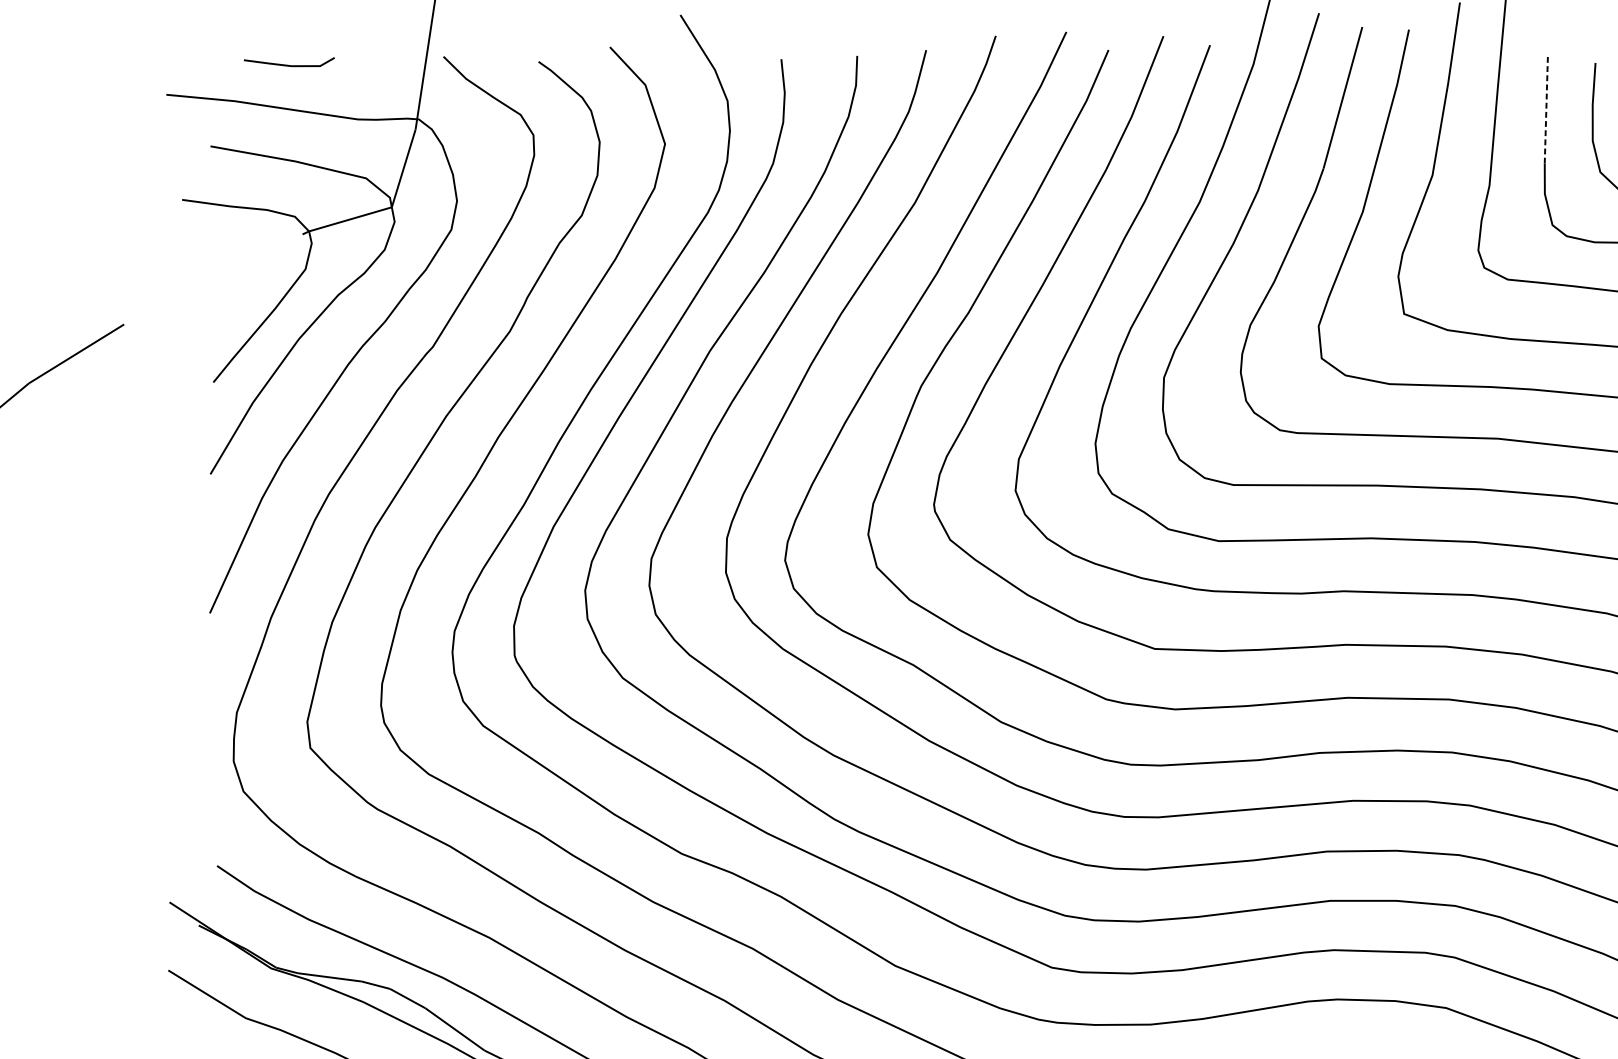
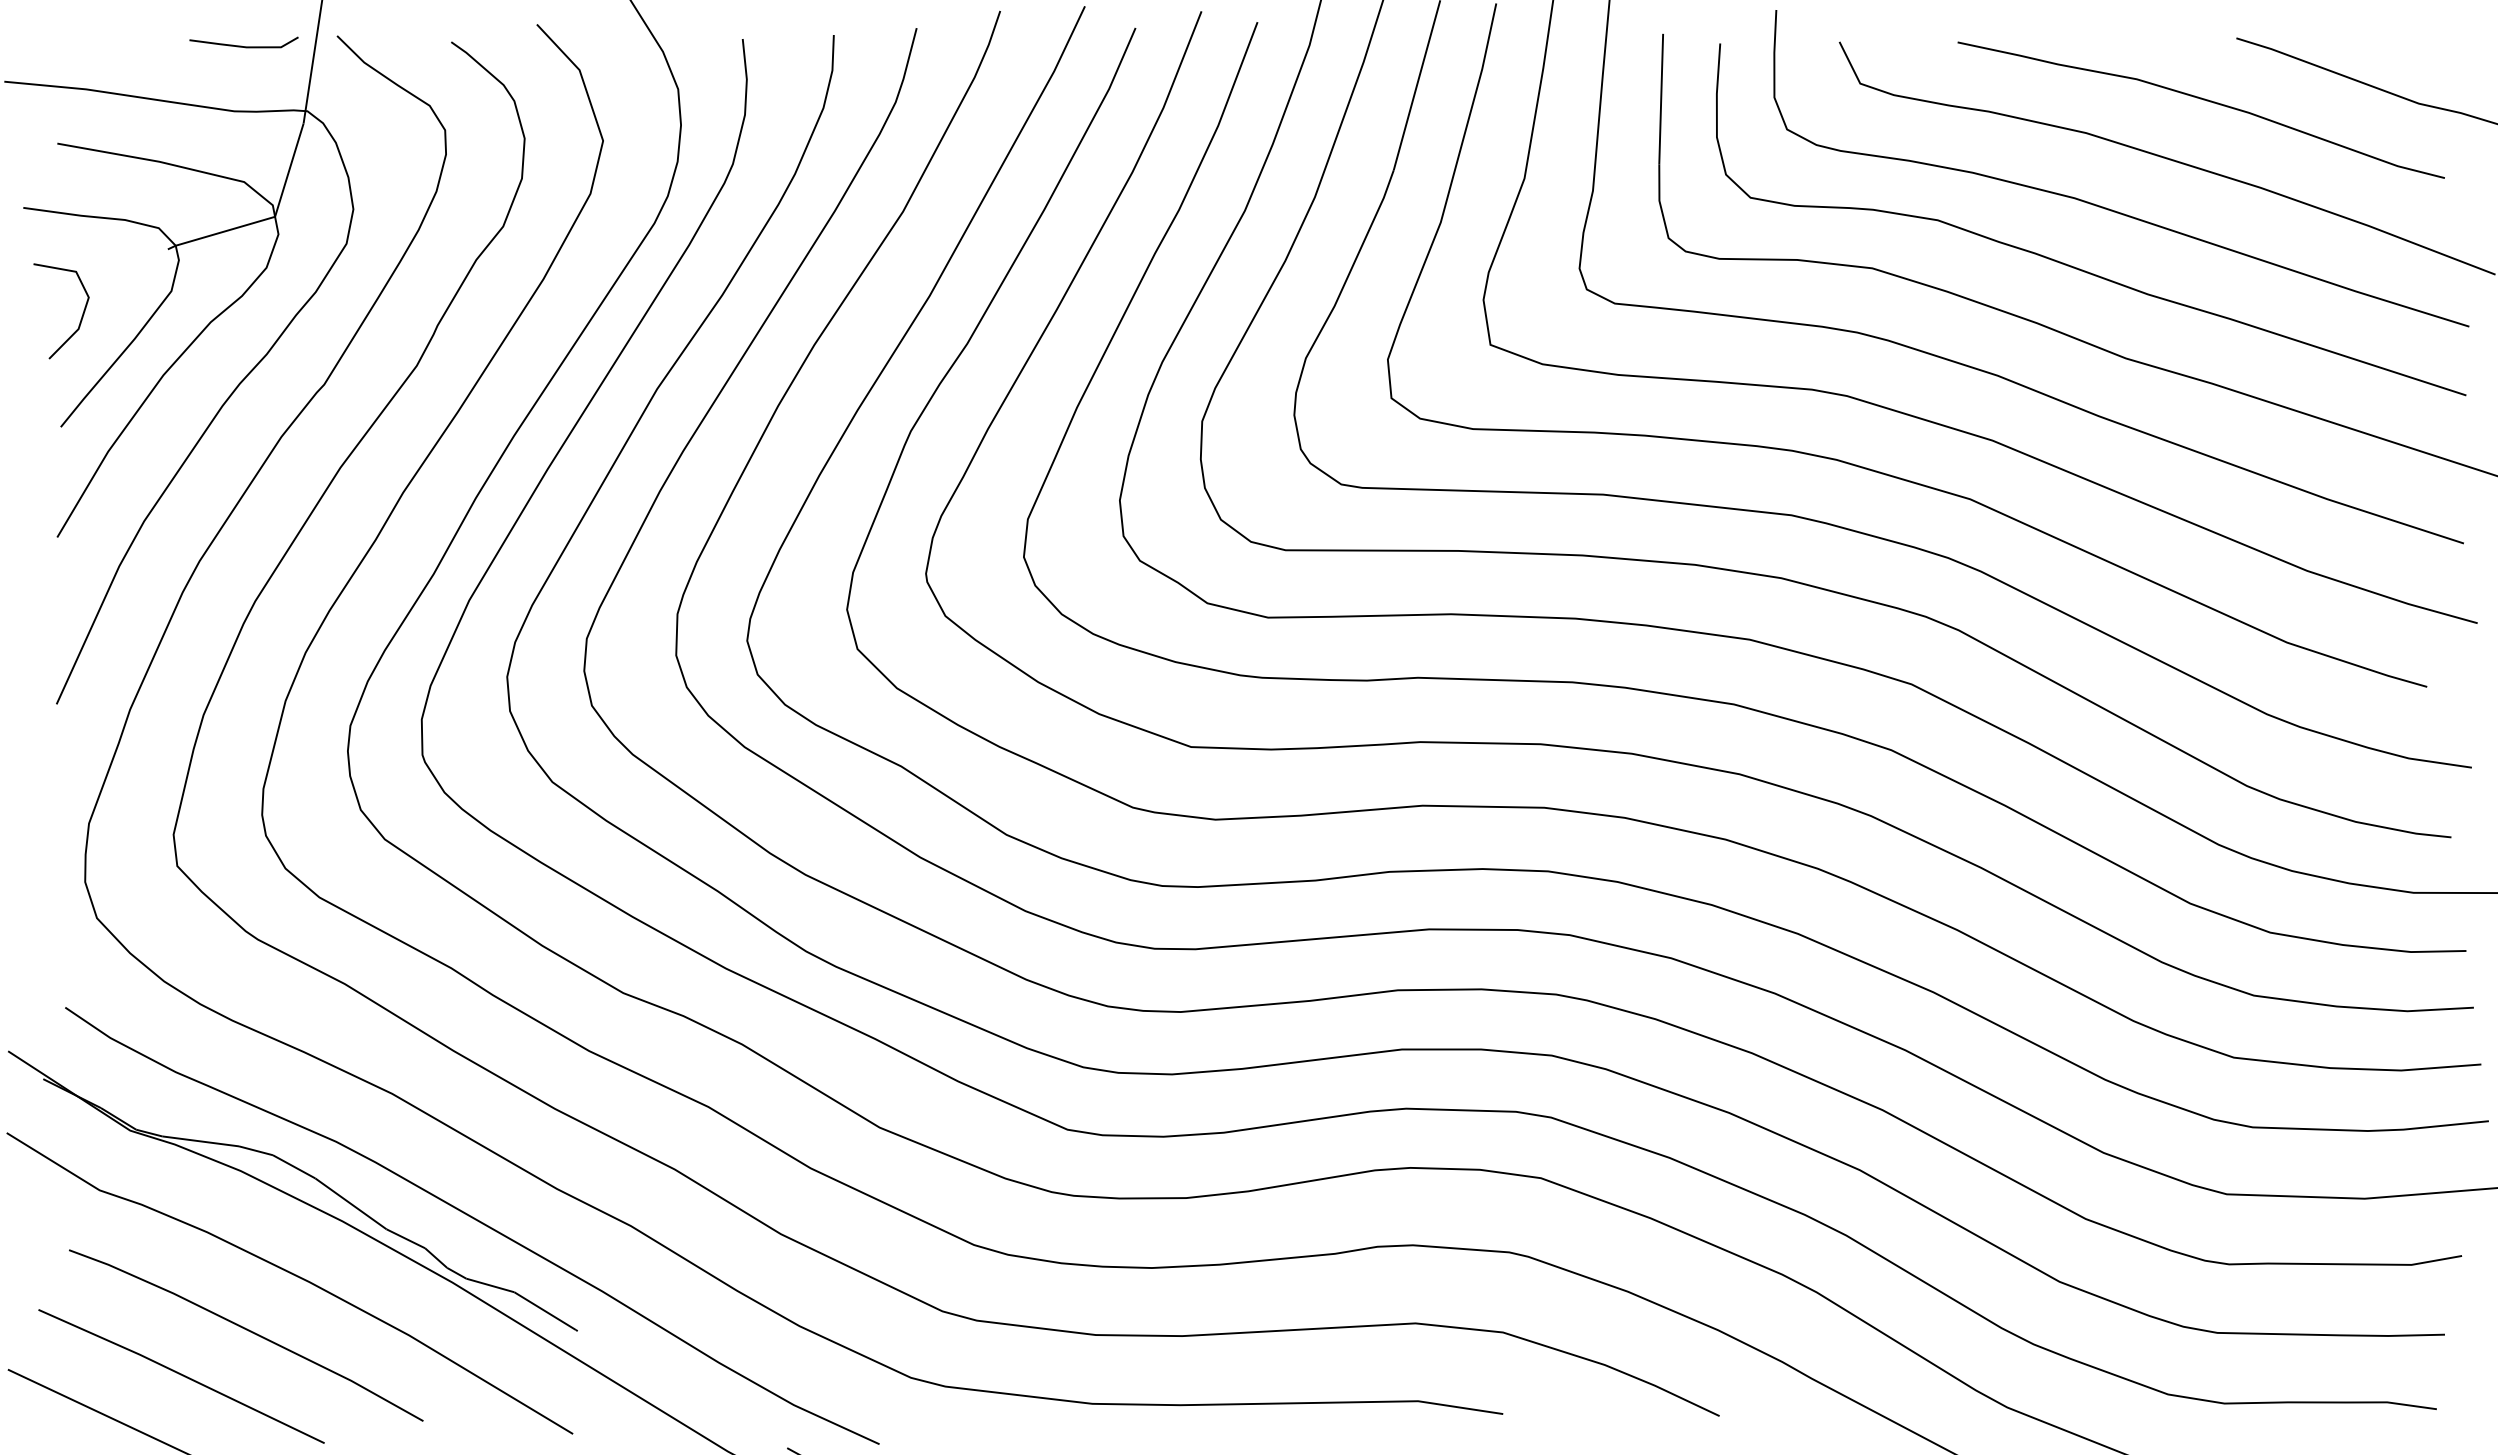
line: (287, 64) -> (241, 45), moved
line: (1546, 108) -> (1661, 98), dashed -> solid
line: (230, 290) -> (81, 316), added

